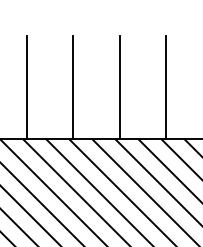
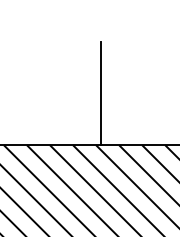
line: (27, 87) -> (8, 93), removed
line: (73, 87) -> (54, 93), removed
line: (165, 87) -> (146, 93), removed

